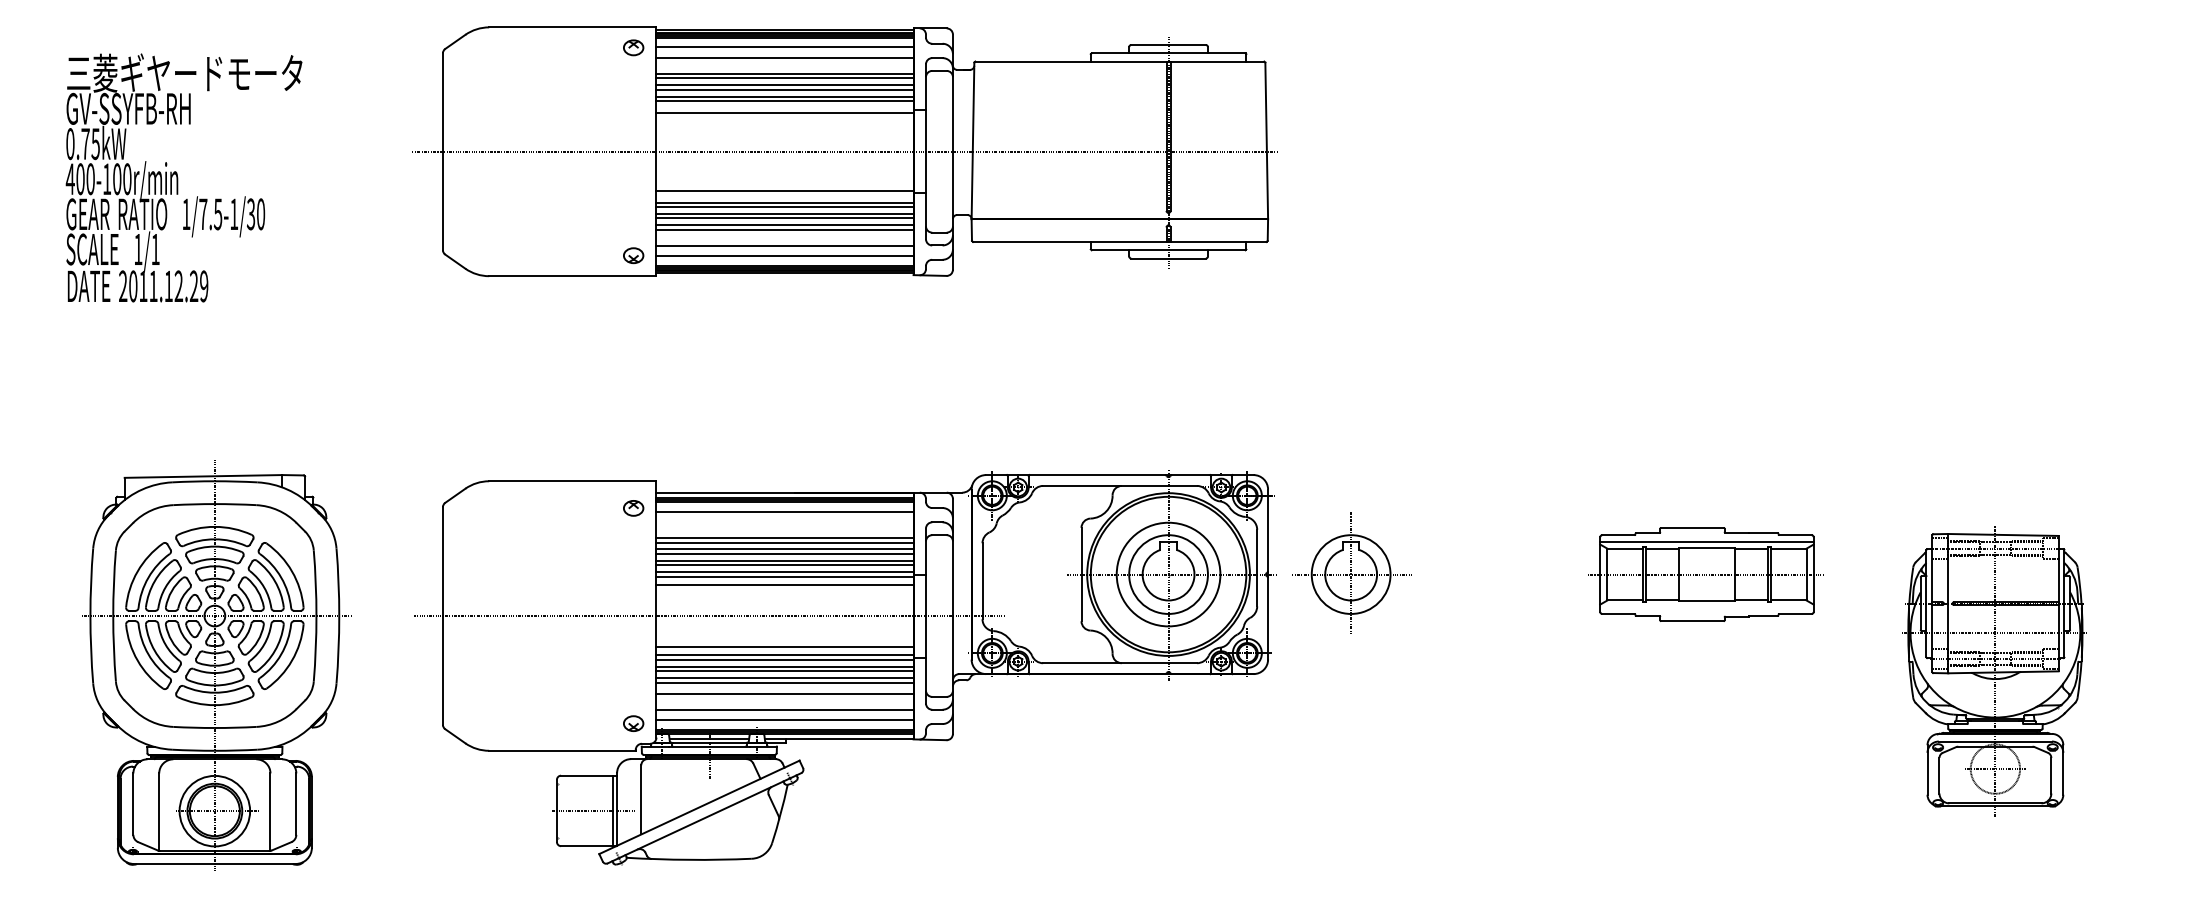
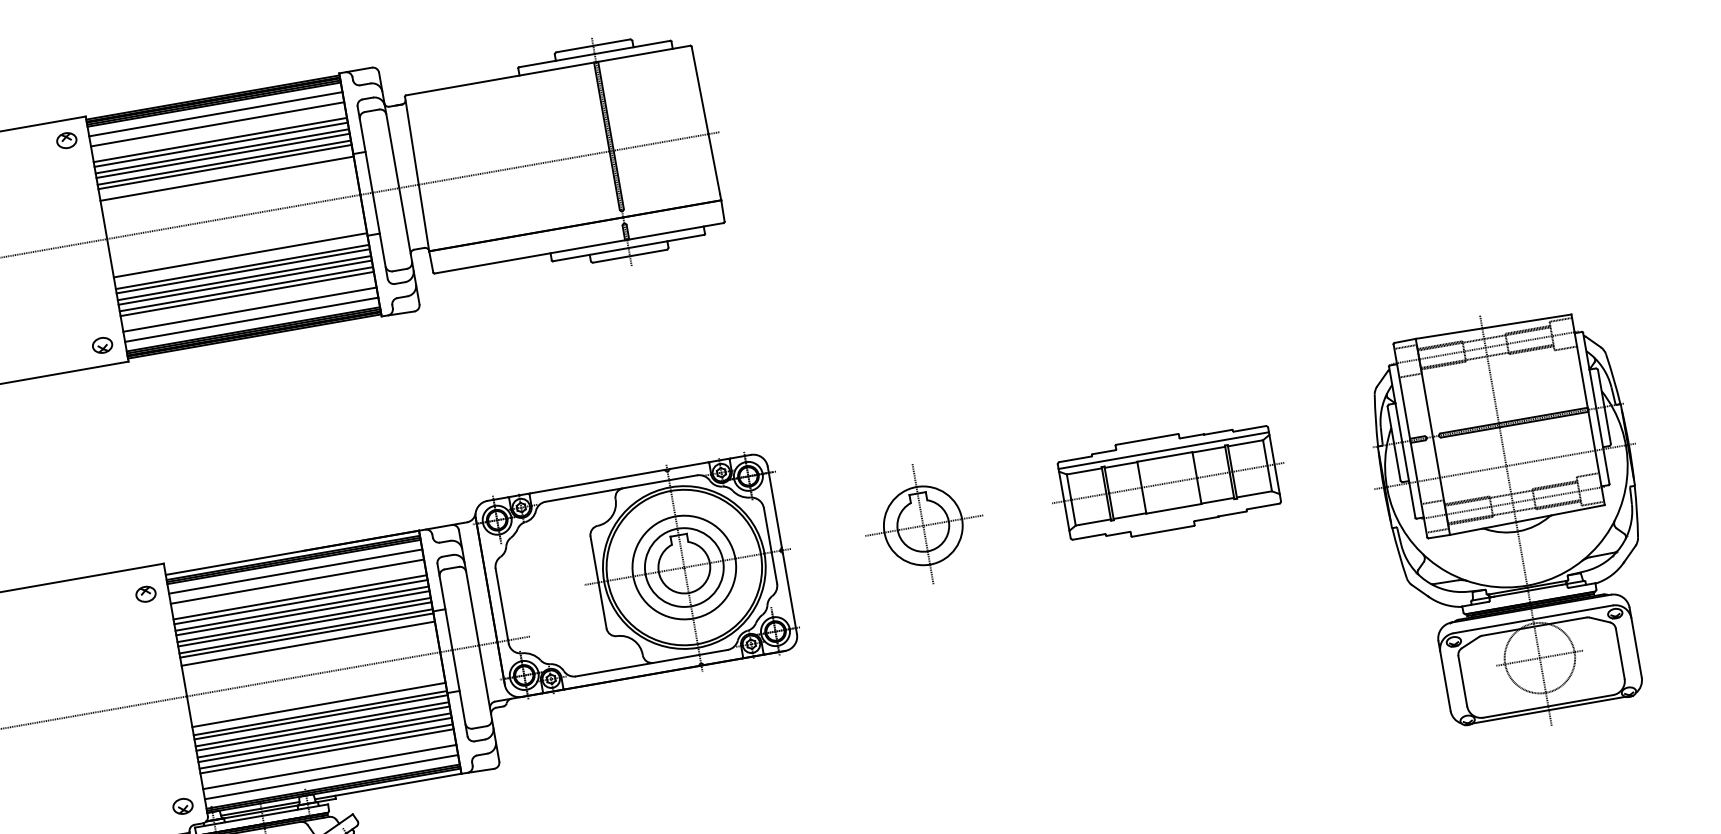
line: (784, 521) -> (296, 581), added
part: (1351, 572) -> (923, 523), moved
part: (1705, 574) -> (1167, 483), moved
part: (1994, 671) -> (1514, 521), size x1.43
line: (784, 689) -> (325, 746), added

